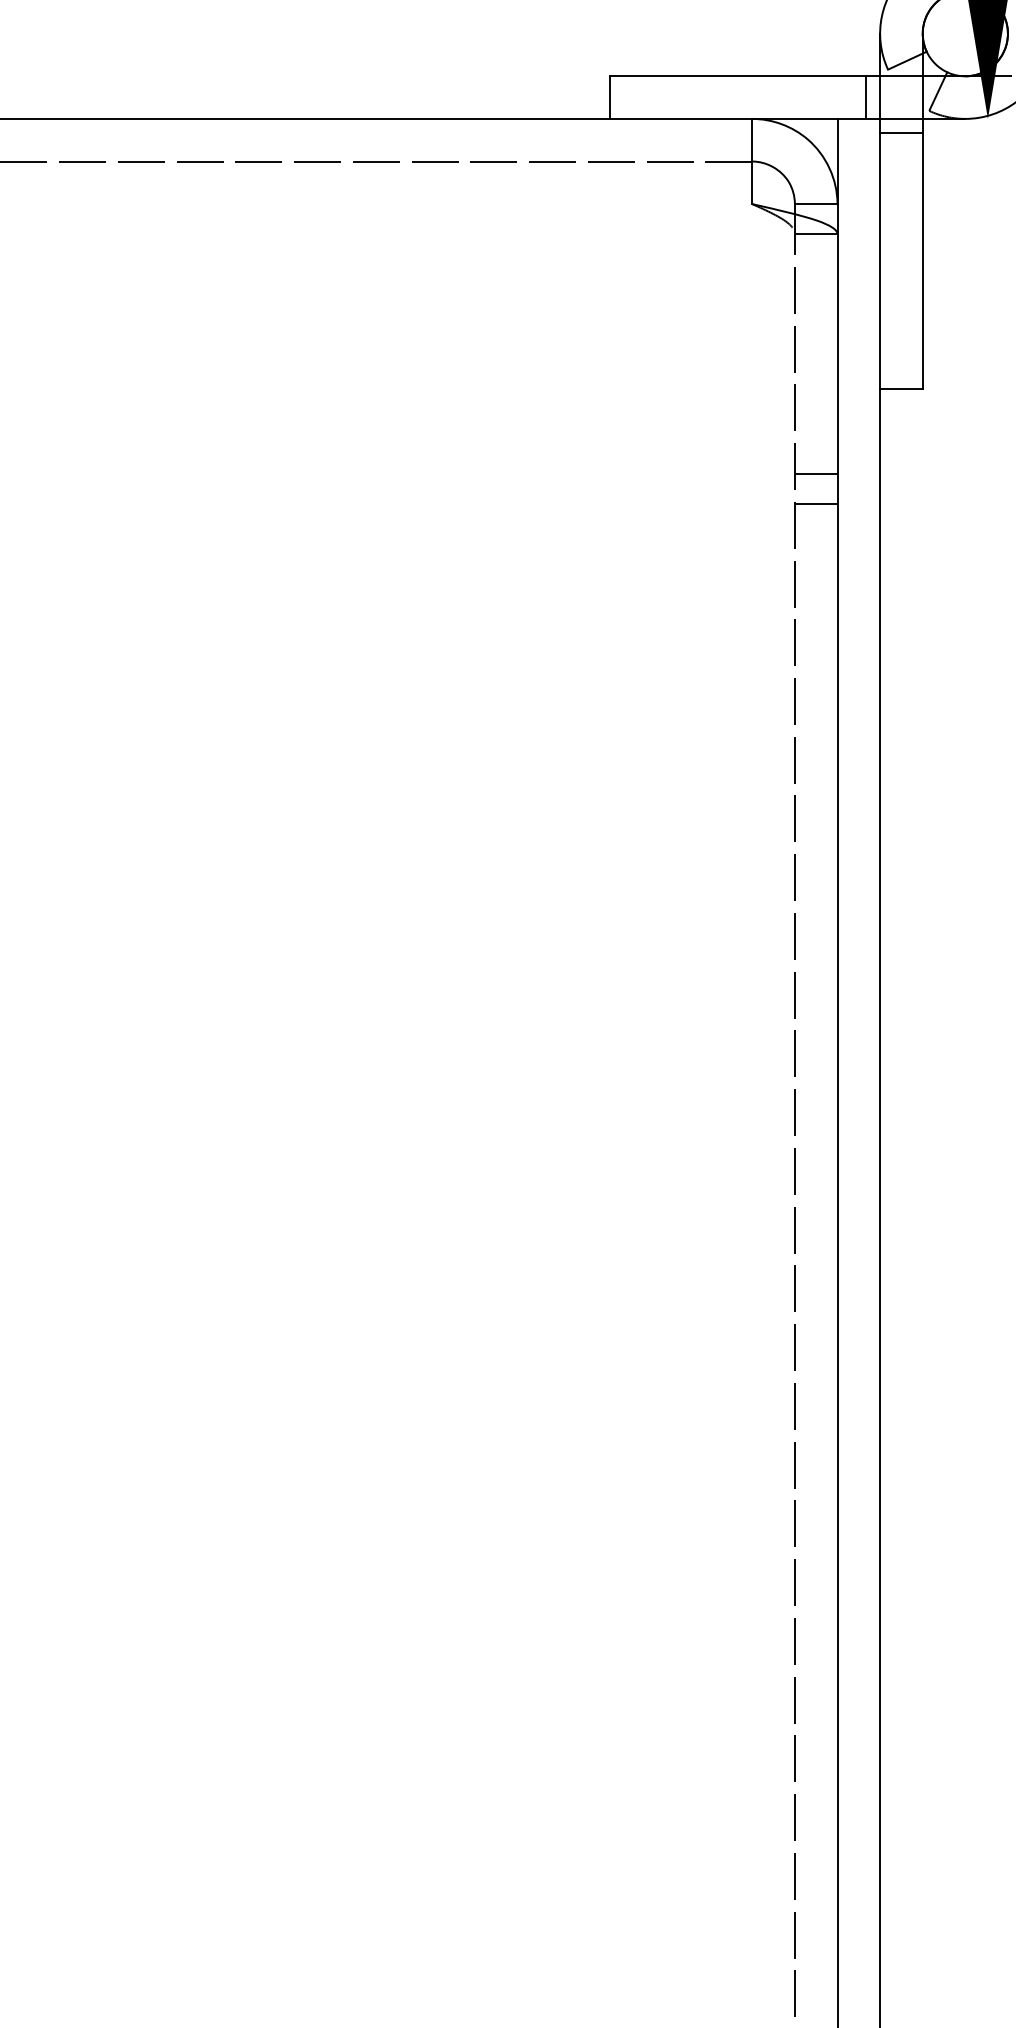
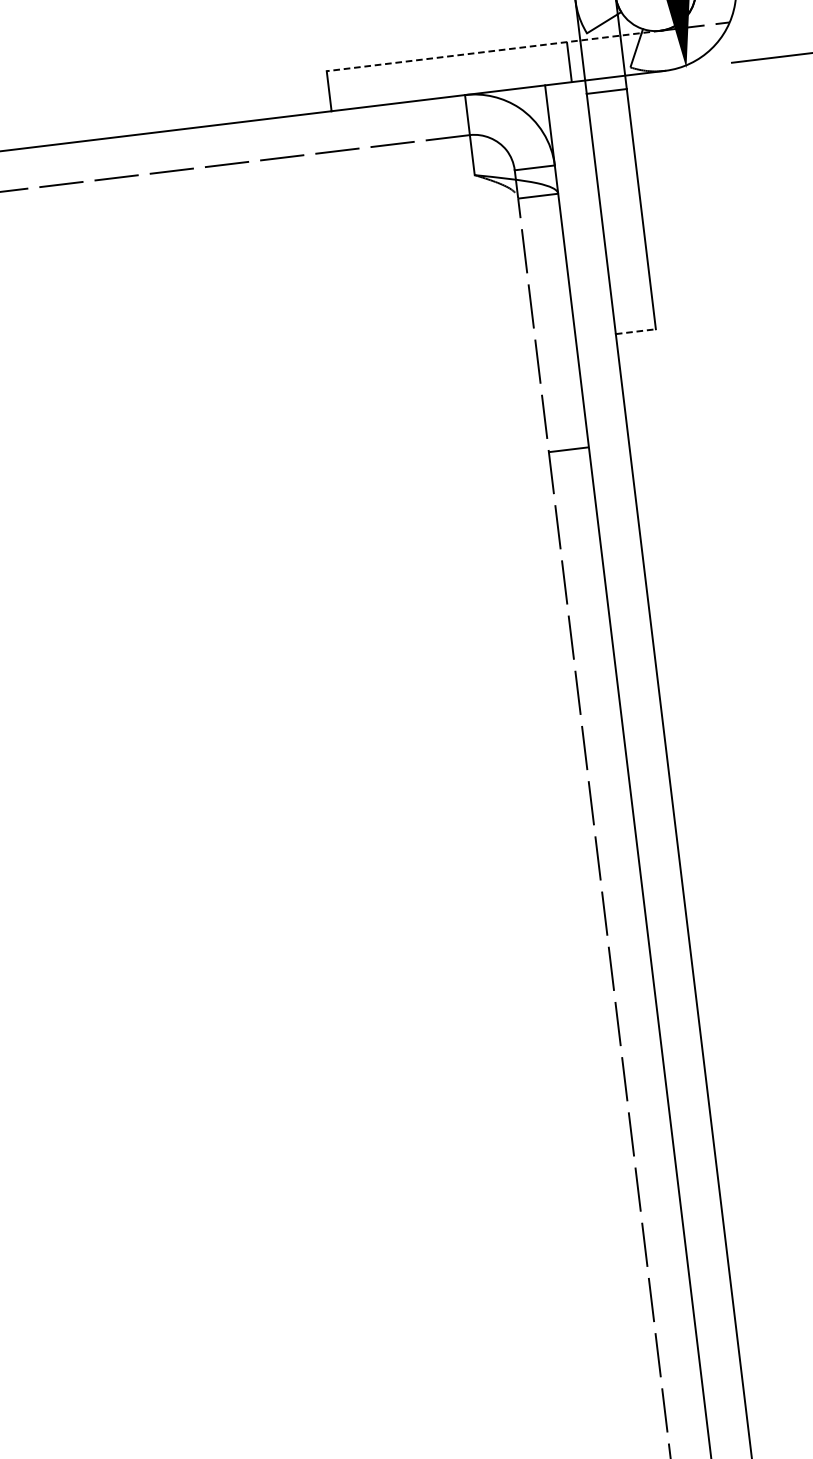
line: (787, 76) -> (493, 51), solid -> dashed
line: (901, 388) -> (635, 331), solid -> dashed
line: (815, 473) -> (564, 421), removed

